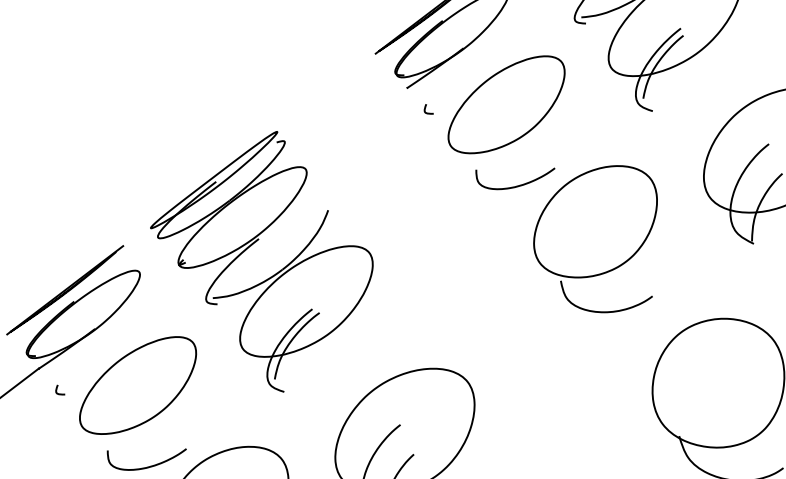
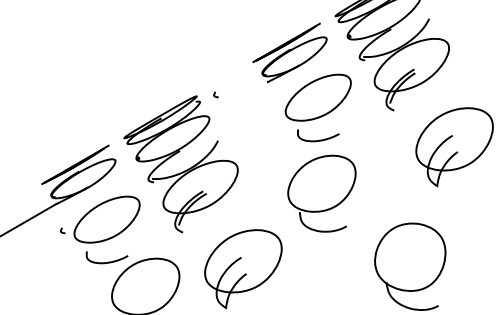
curve: (427, 109) -> (215, 94), moved
part: (597, 240) -> (321, 193), moved
curve: (58, 388) -> (62, 229), moved

